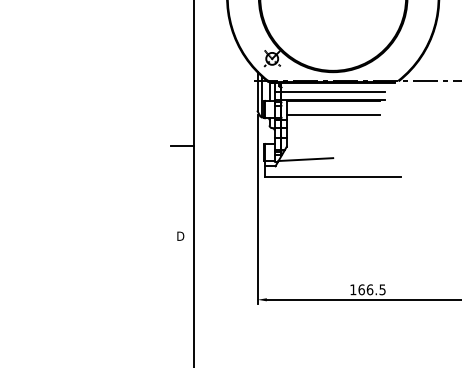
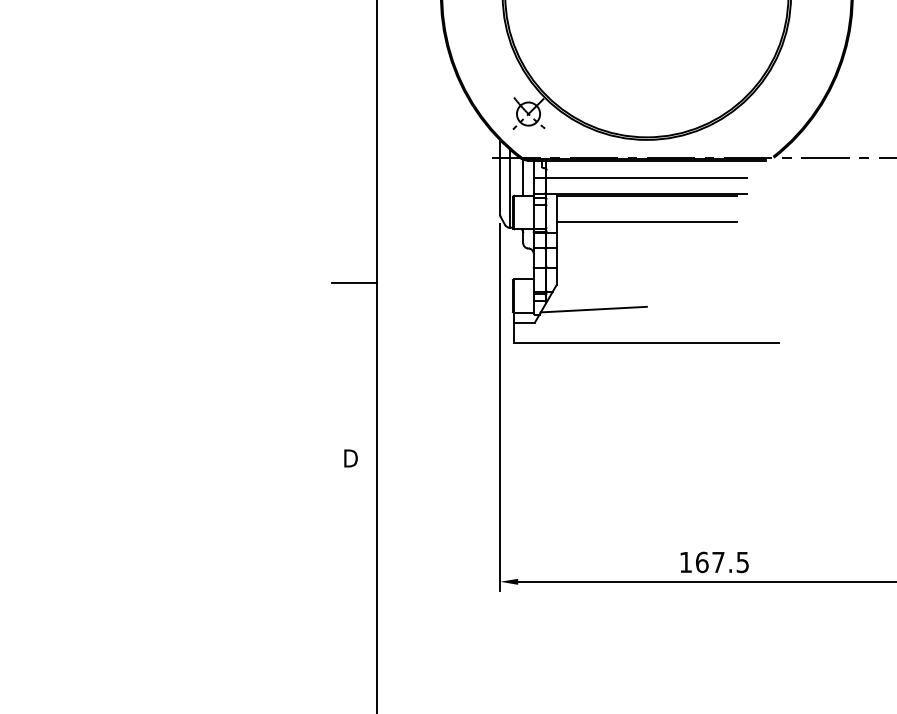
text: (369, 289) -> (717, 561), 166.5 -> 167.5

